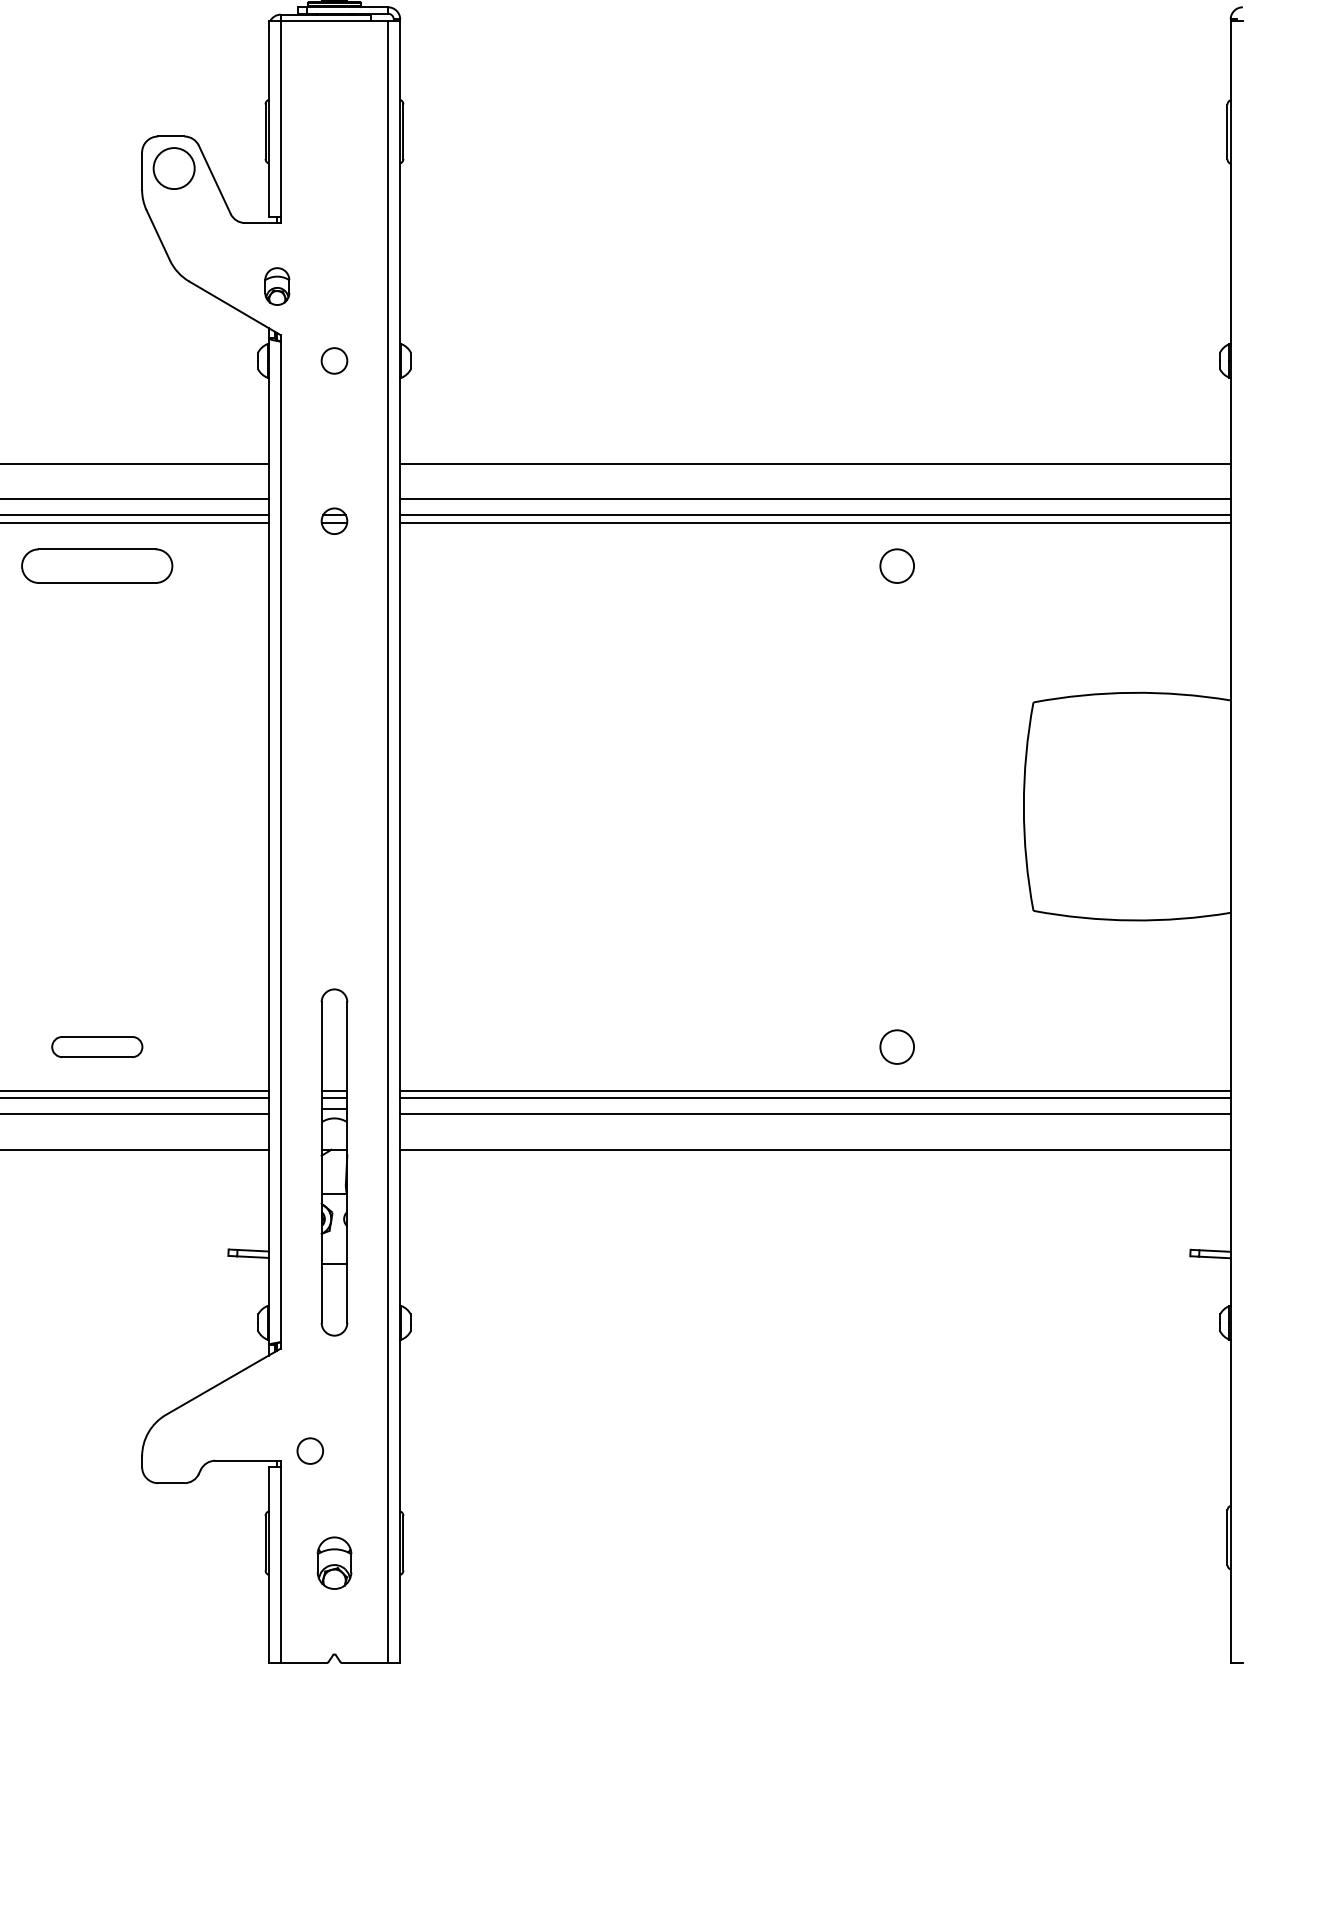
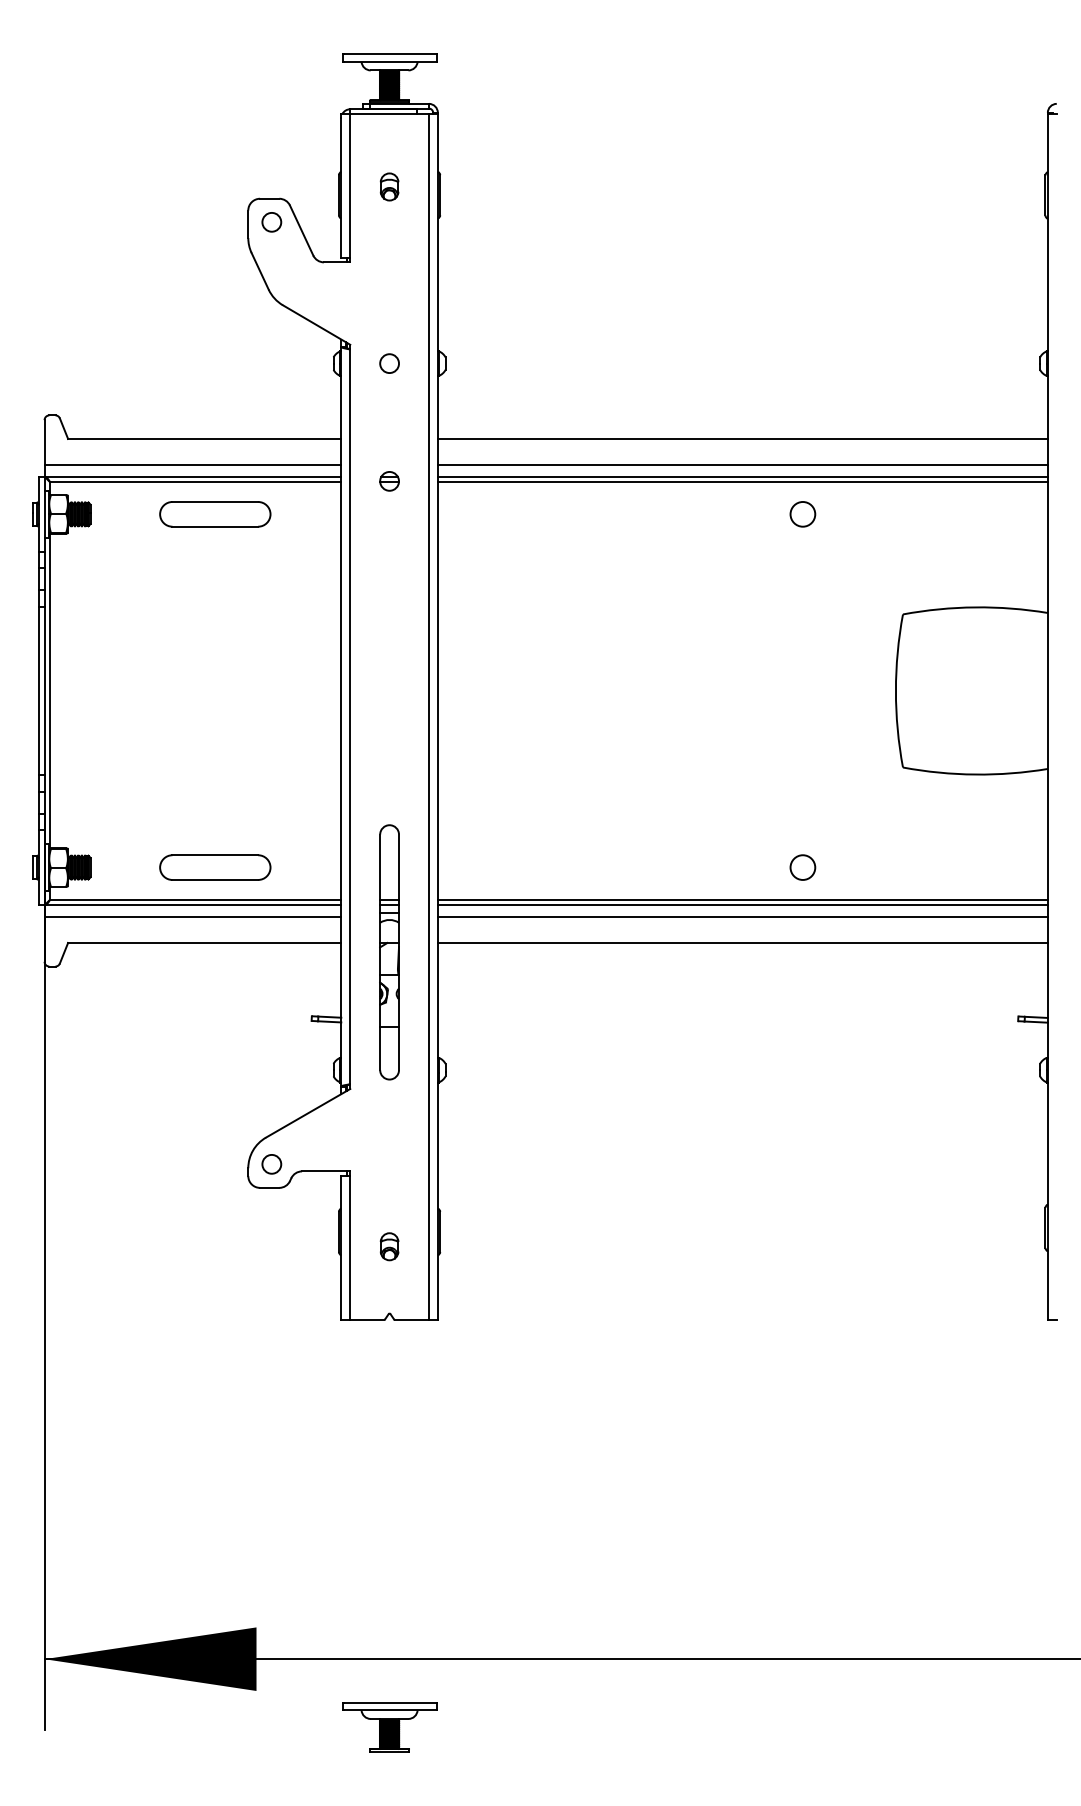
circle: (173, 167) -> (271, 221), size x0.62
part: (277, 285) -> (389, 186), moved
part: (97, 1046) -> (215, 867), size x1.67
circle: (309, 1451) -> (271, 1164), moved
part: (334, 1562) -> (389, 1246), size x0.71

